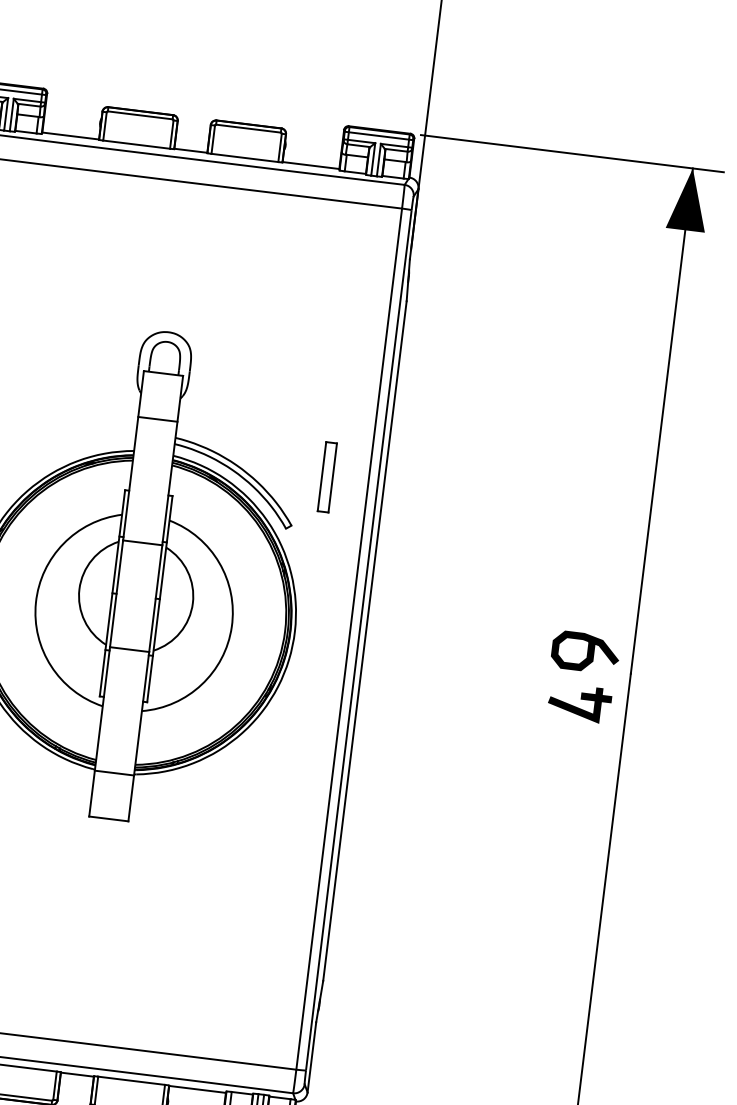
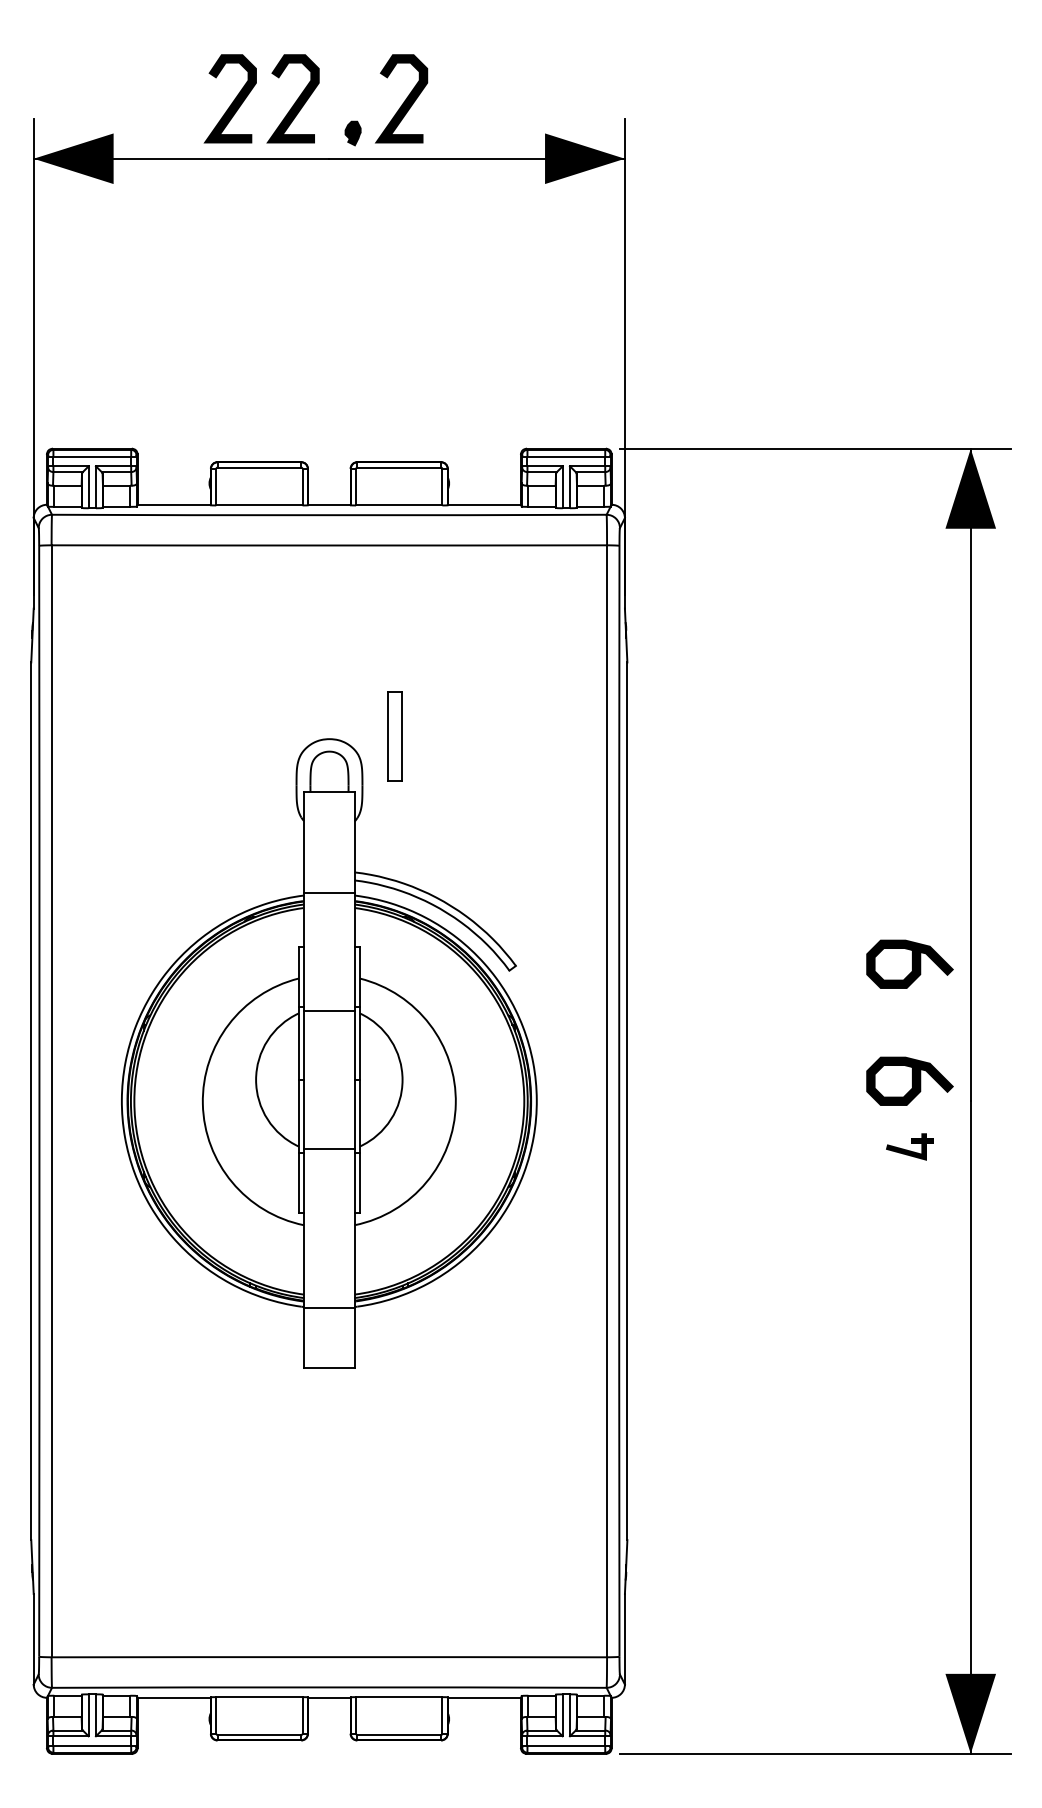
line: (158, 419) -> (329, 892), moved
part: (327, 476) -> (394, 736), moved
curve: (598, 561) -> (912, 963), added
part: (579, 702) -> (909, 1146), size x0.6

